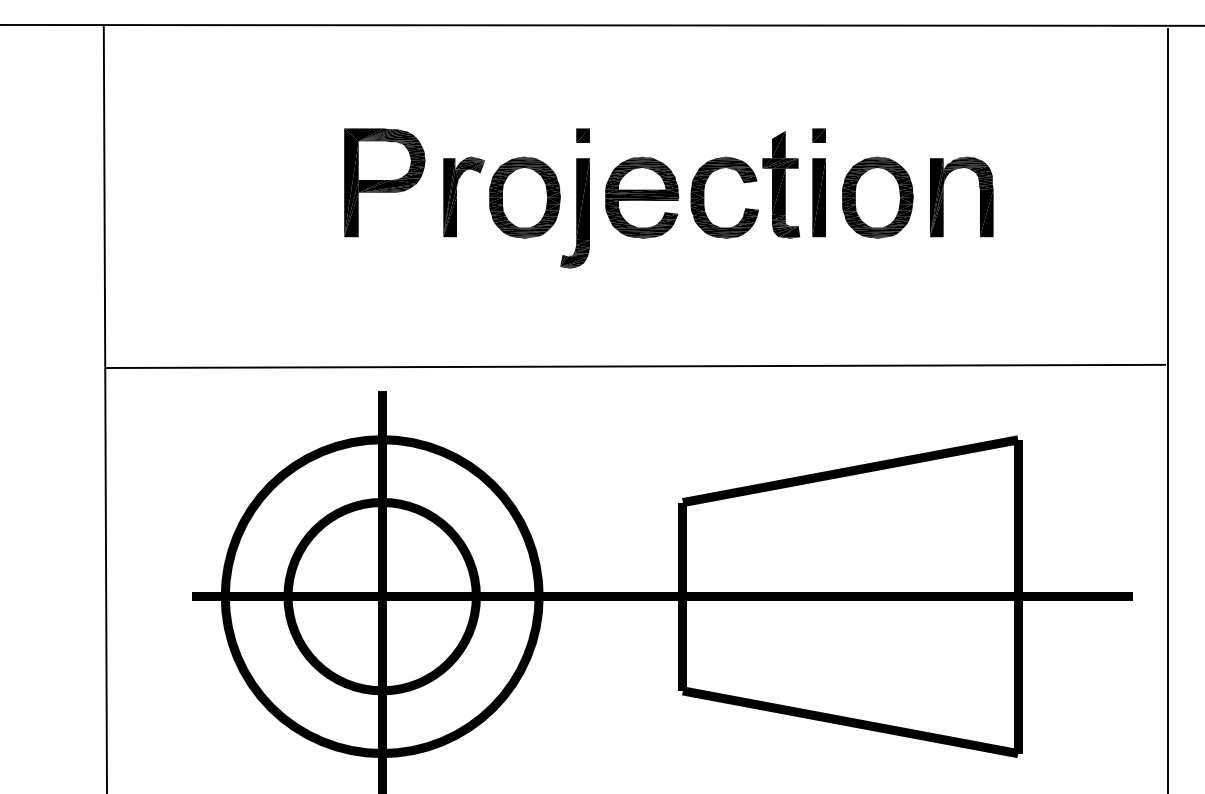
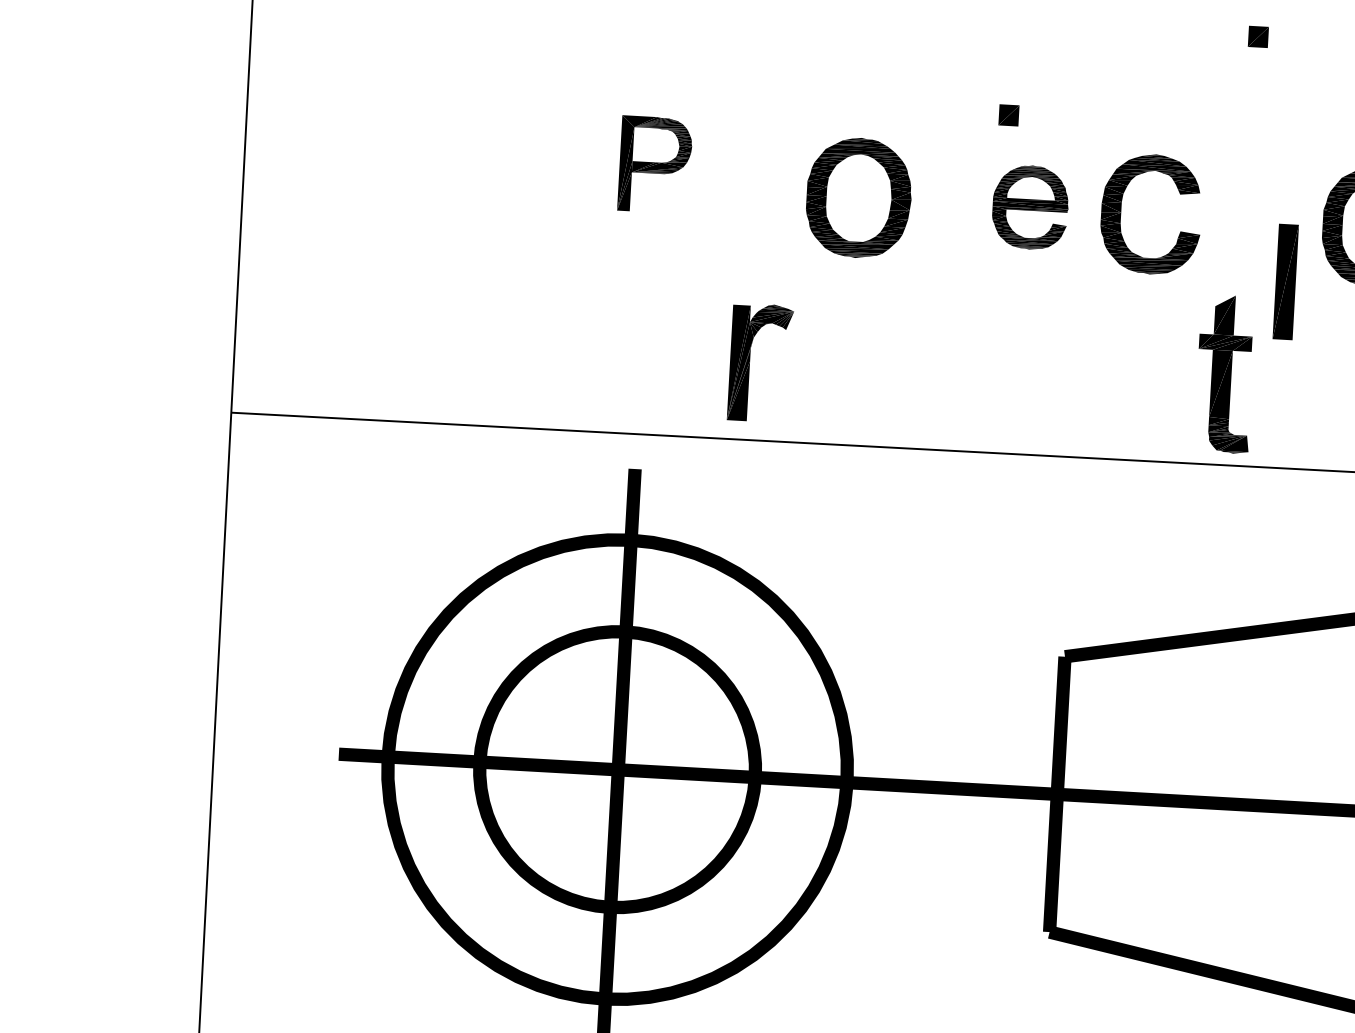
part: (582, 135) -> (1008, 115), moved
part: (818, 135) -> (1257, 36), moved
part: (384, 182) -> (654, 164), size x0.6
part: (781, 184) -> (1225, 373), moved
part: (456, 196) -> (749, 361), moved
part: (642, 197) -> (1030, 207), size x0.7
part: (818, 197) -> (1284, 281), moved
part: (574, 213) -> (930, 225), removed

